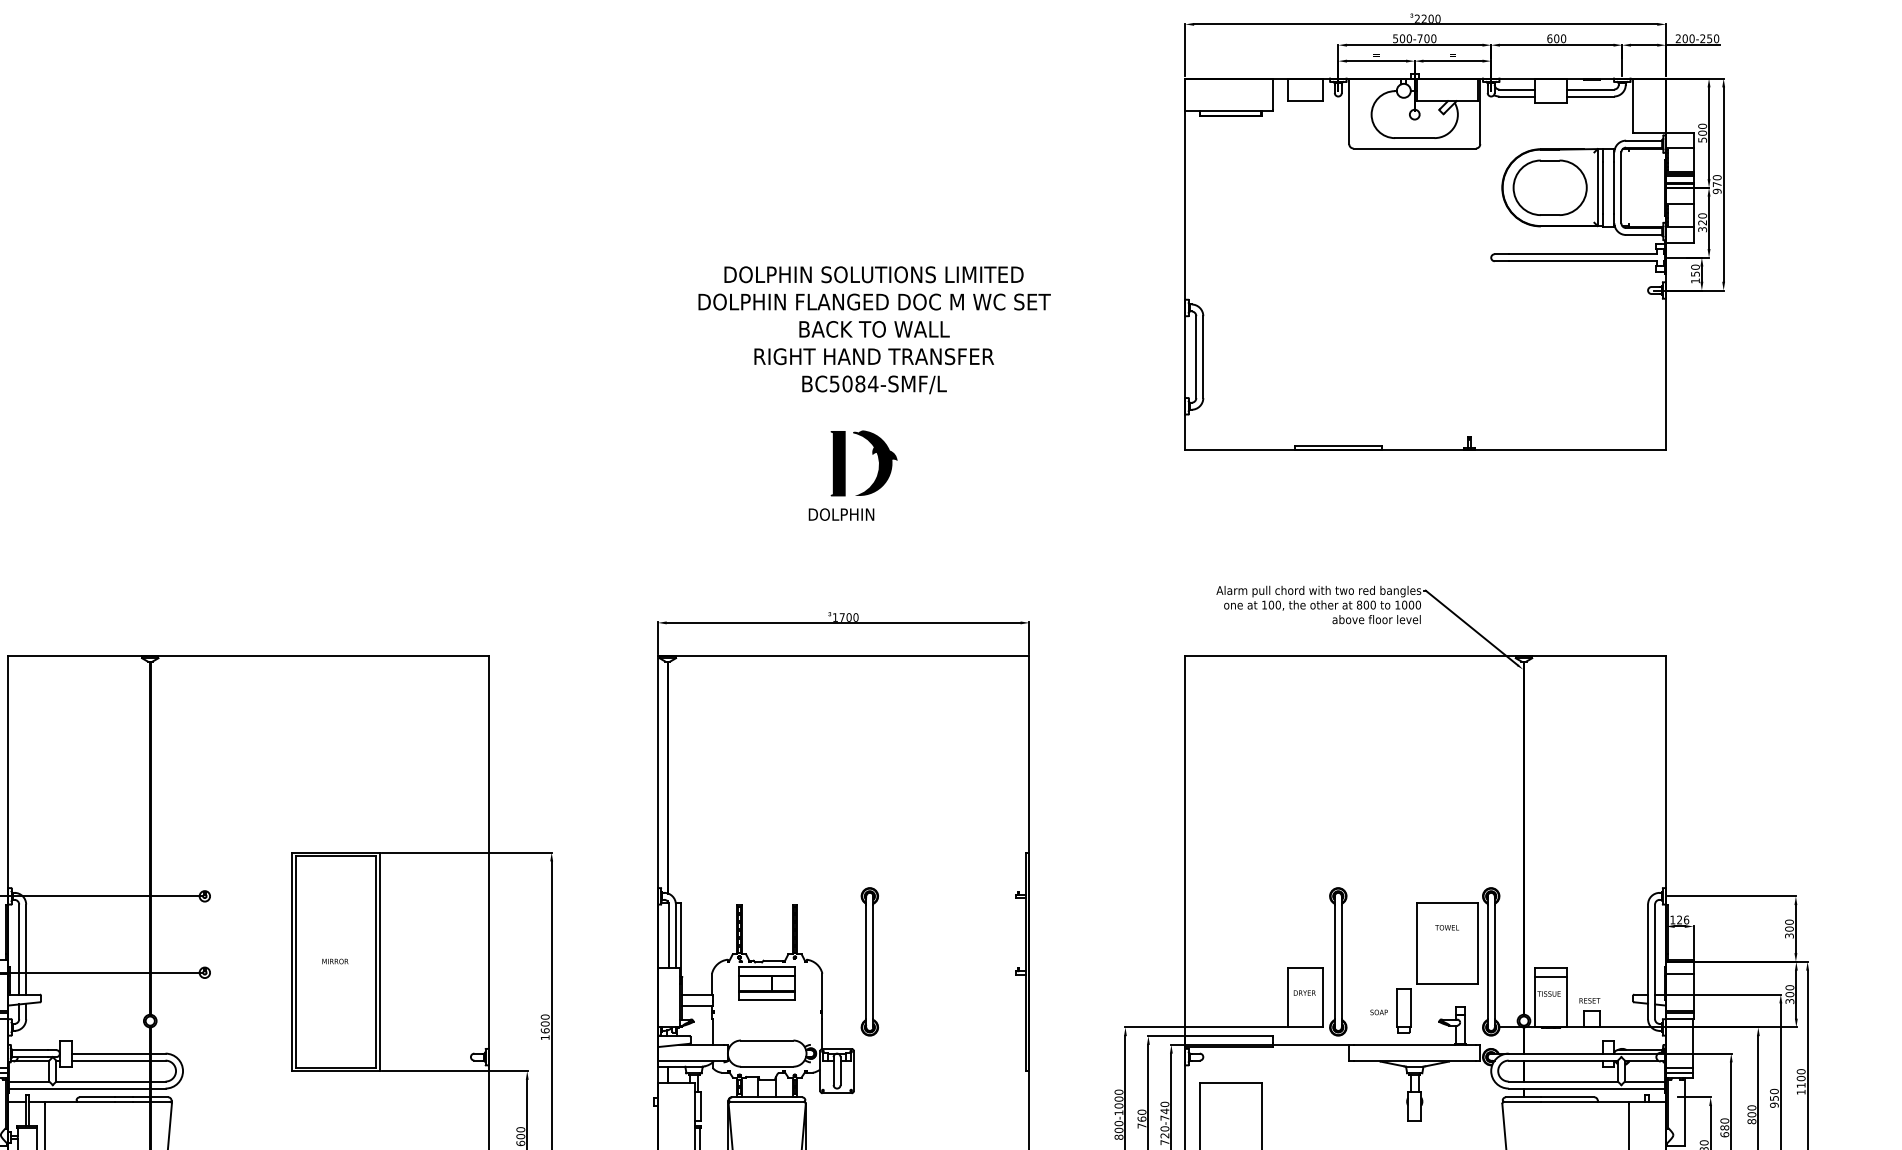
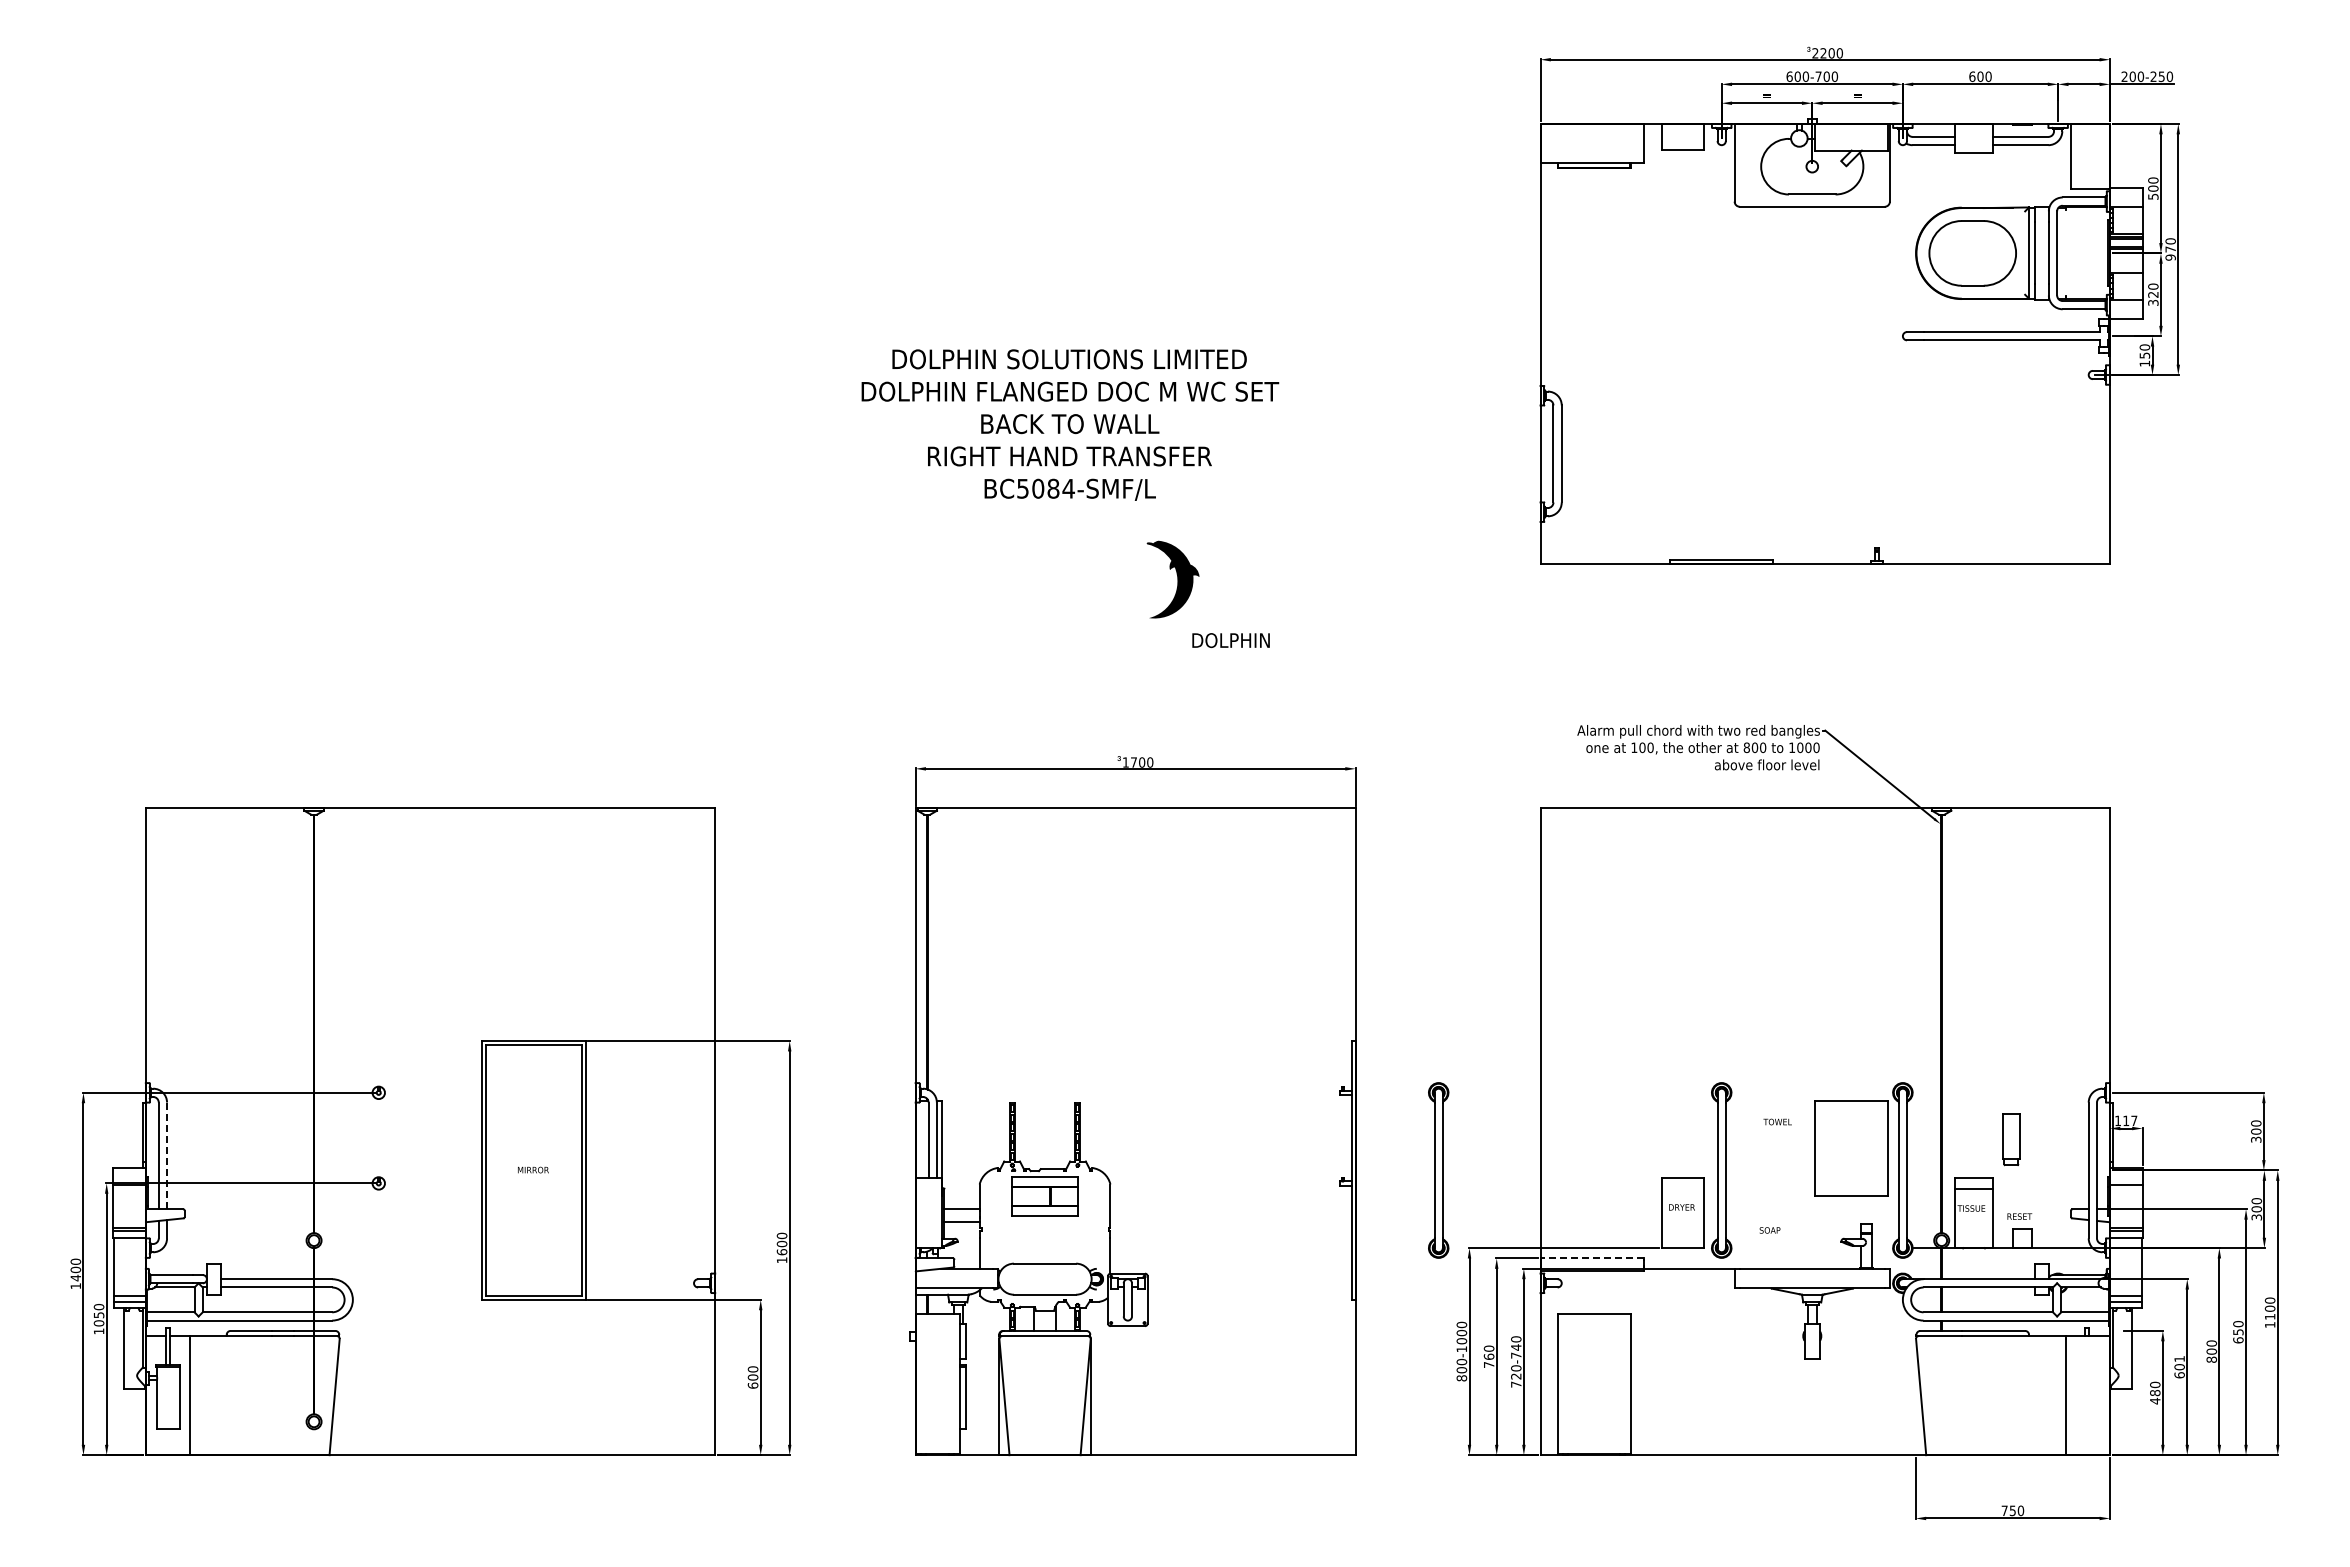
text: (1395, 38) -> (1789, 76), 500-700 -> 600-700
text: (874, 329) -> (1070, 424), moved
part: (837, 463) -> (1128, 579), removed
text: (841, 514) -> (1230, 640), moved
text: (1683, 919) -> (2130, 1120), 126 -> 117
text: (1447, 927) -> (1777, 1121), moved
line: (26, 949) -> (167, 1155), solid -> dashed
part: (869, 961) -> (1438, 1170), moved
part: (1403, 1010) -> (2011, 1139), moved
line: (1229, 1036) -> (1592, 1258), solid -> dashed
text: (1774, 1105) -> (2238, 1340), 950 -> 650
text: (1724, 1123) -> (2179, 1362), 680 -> 601

